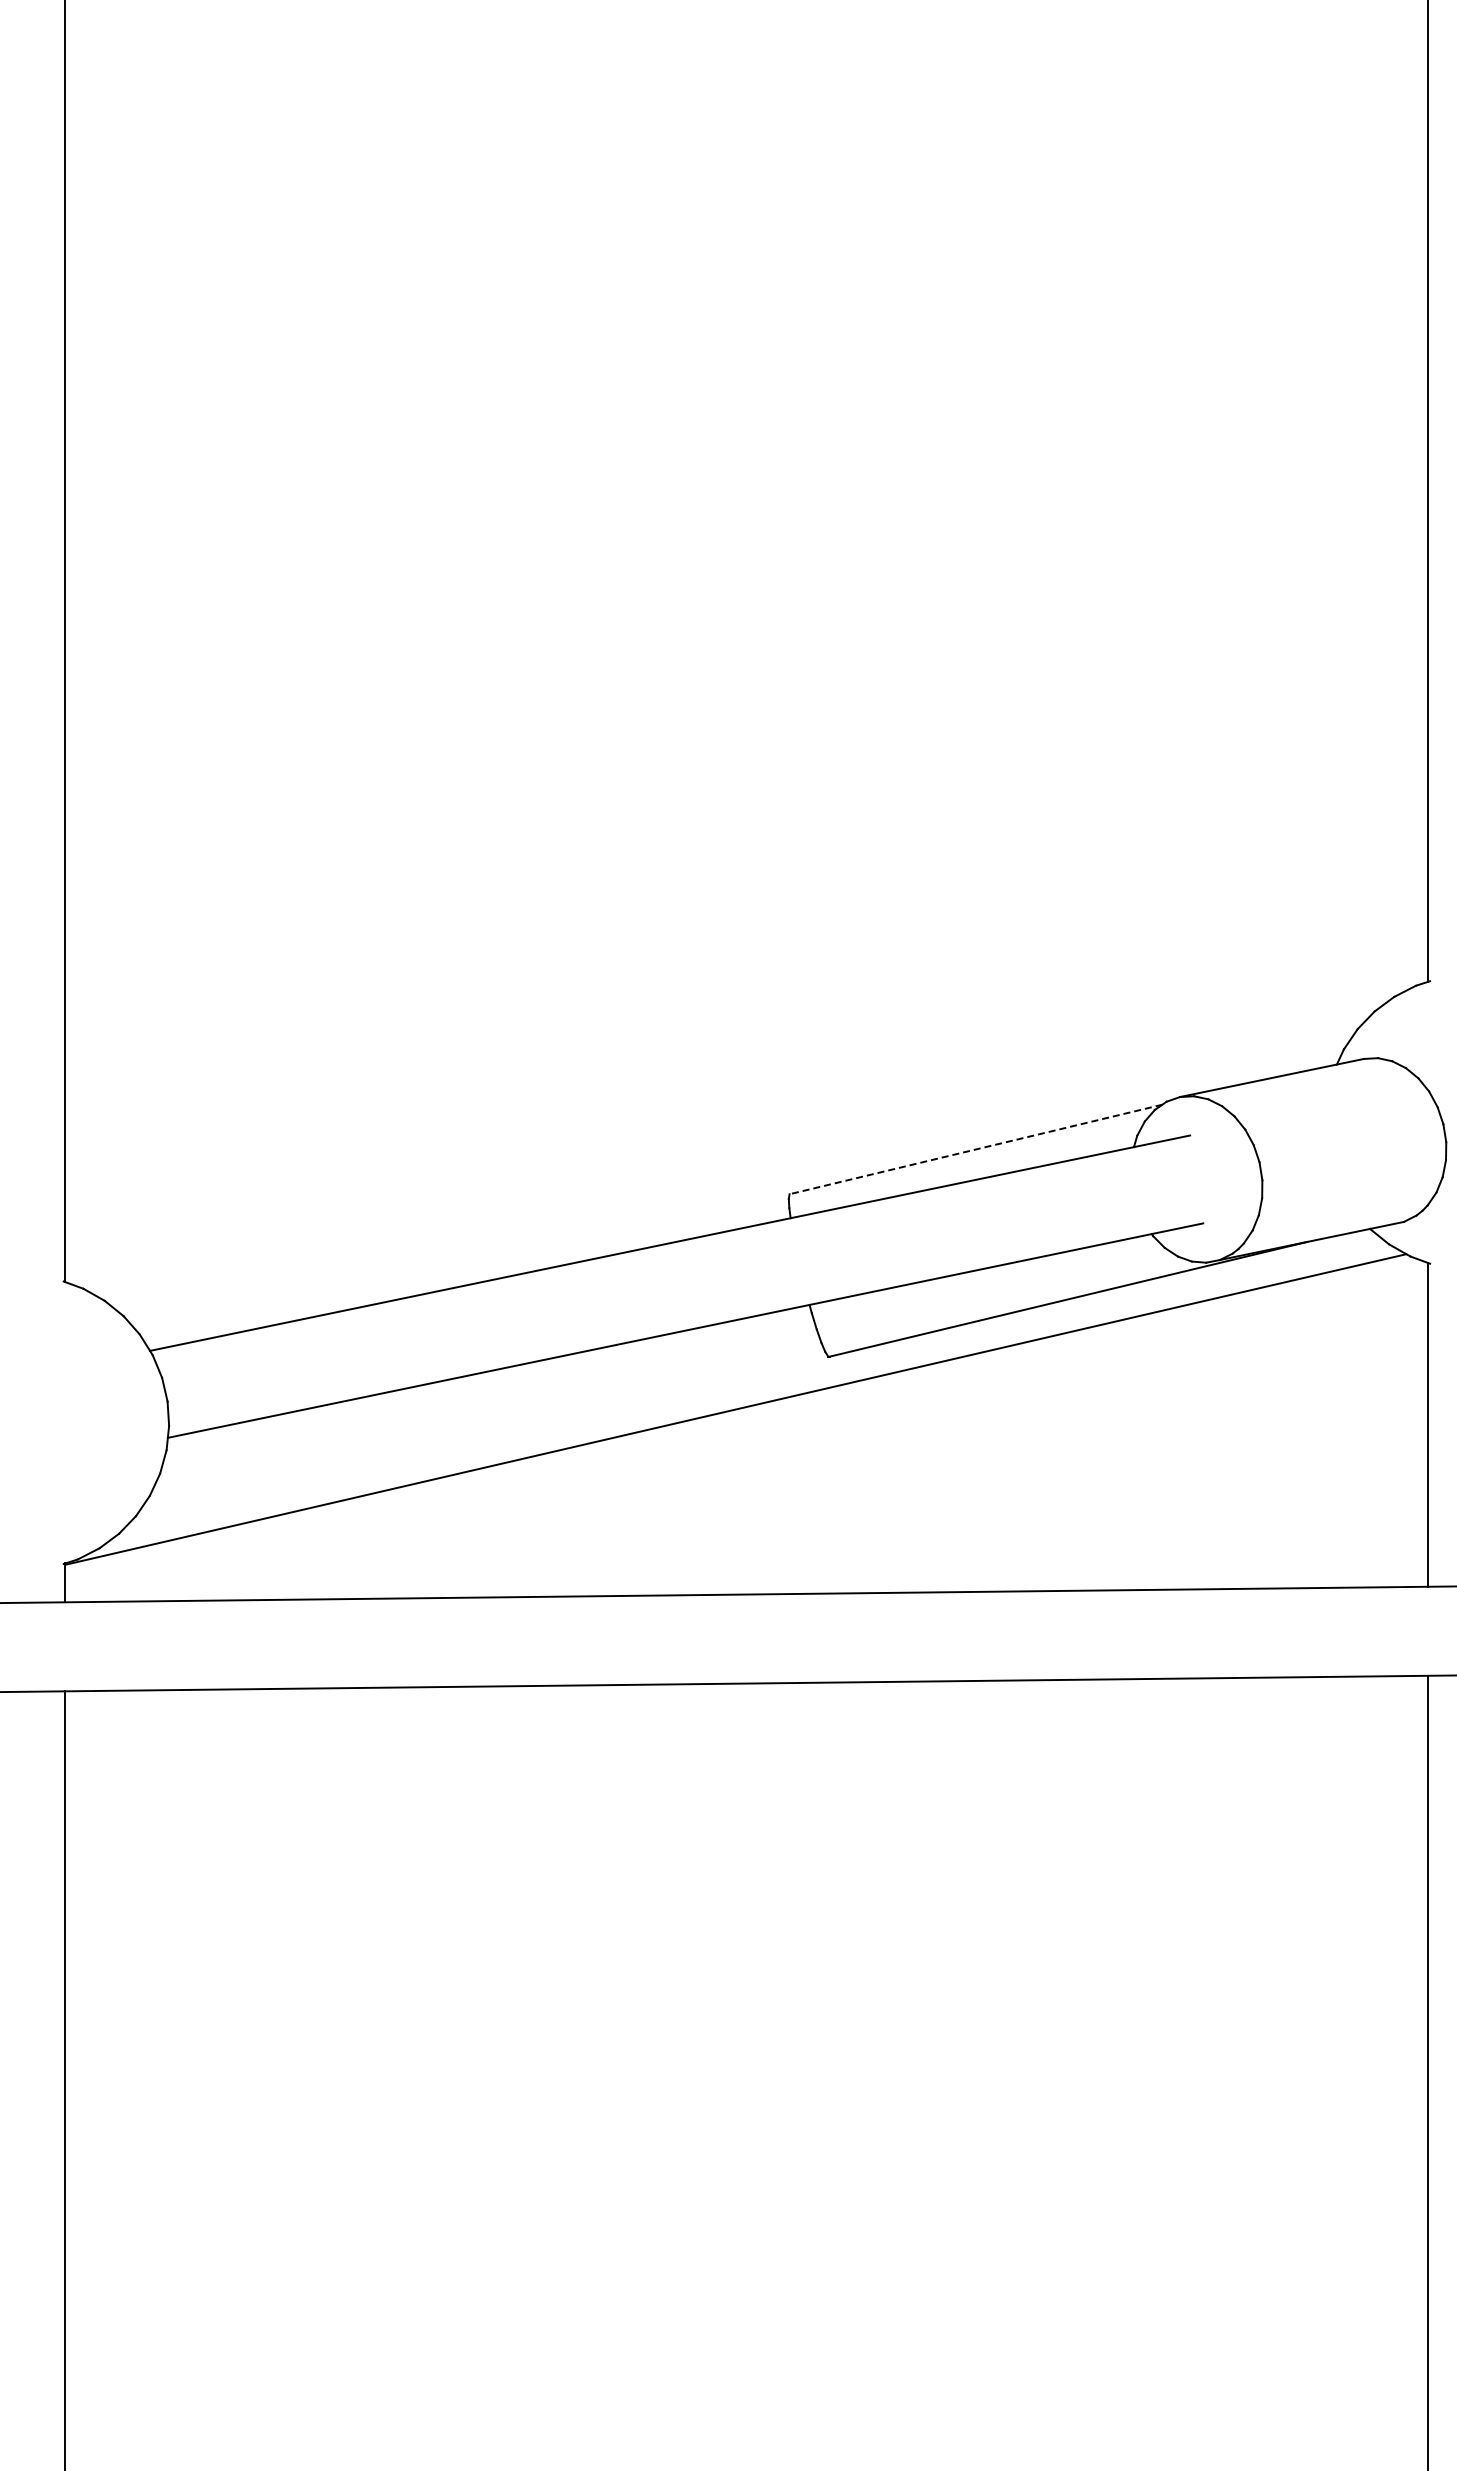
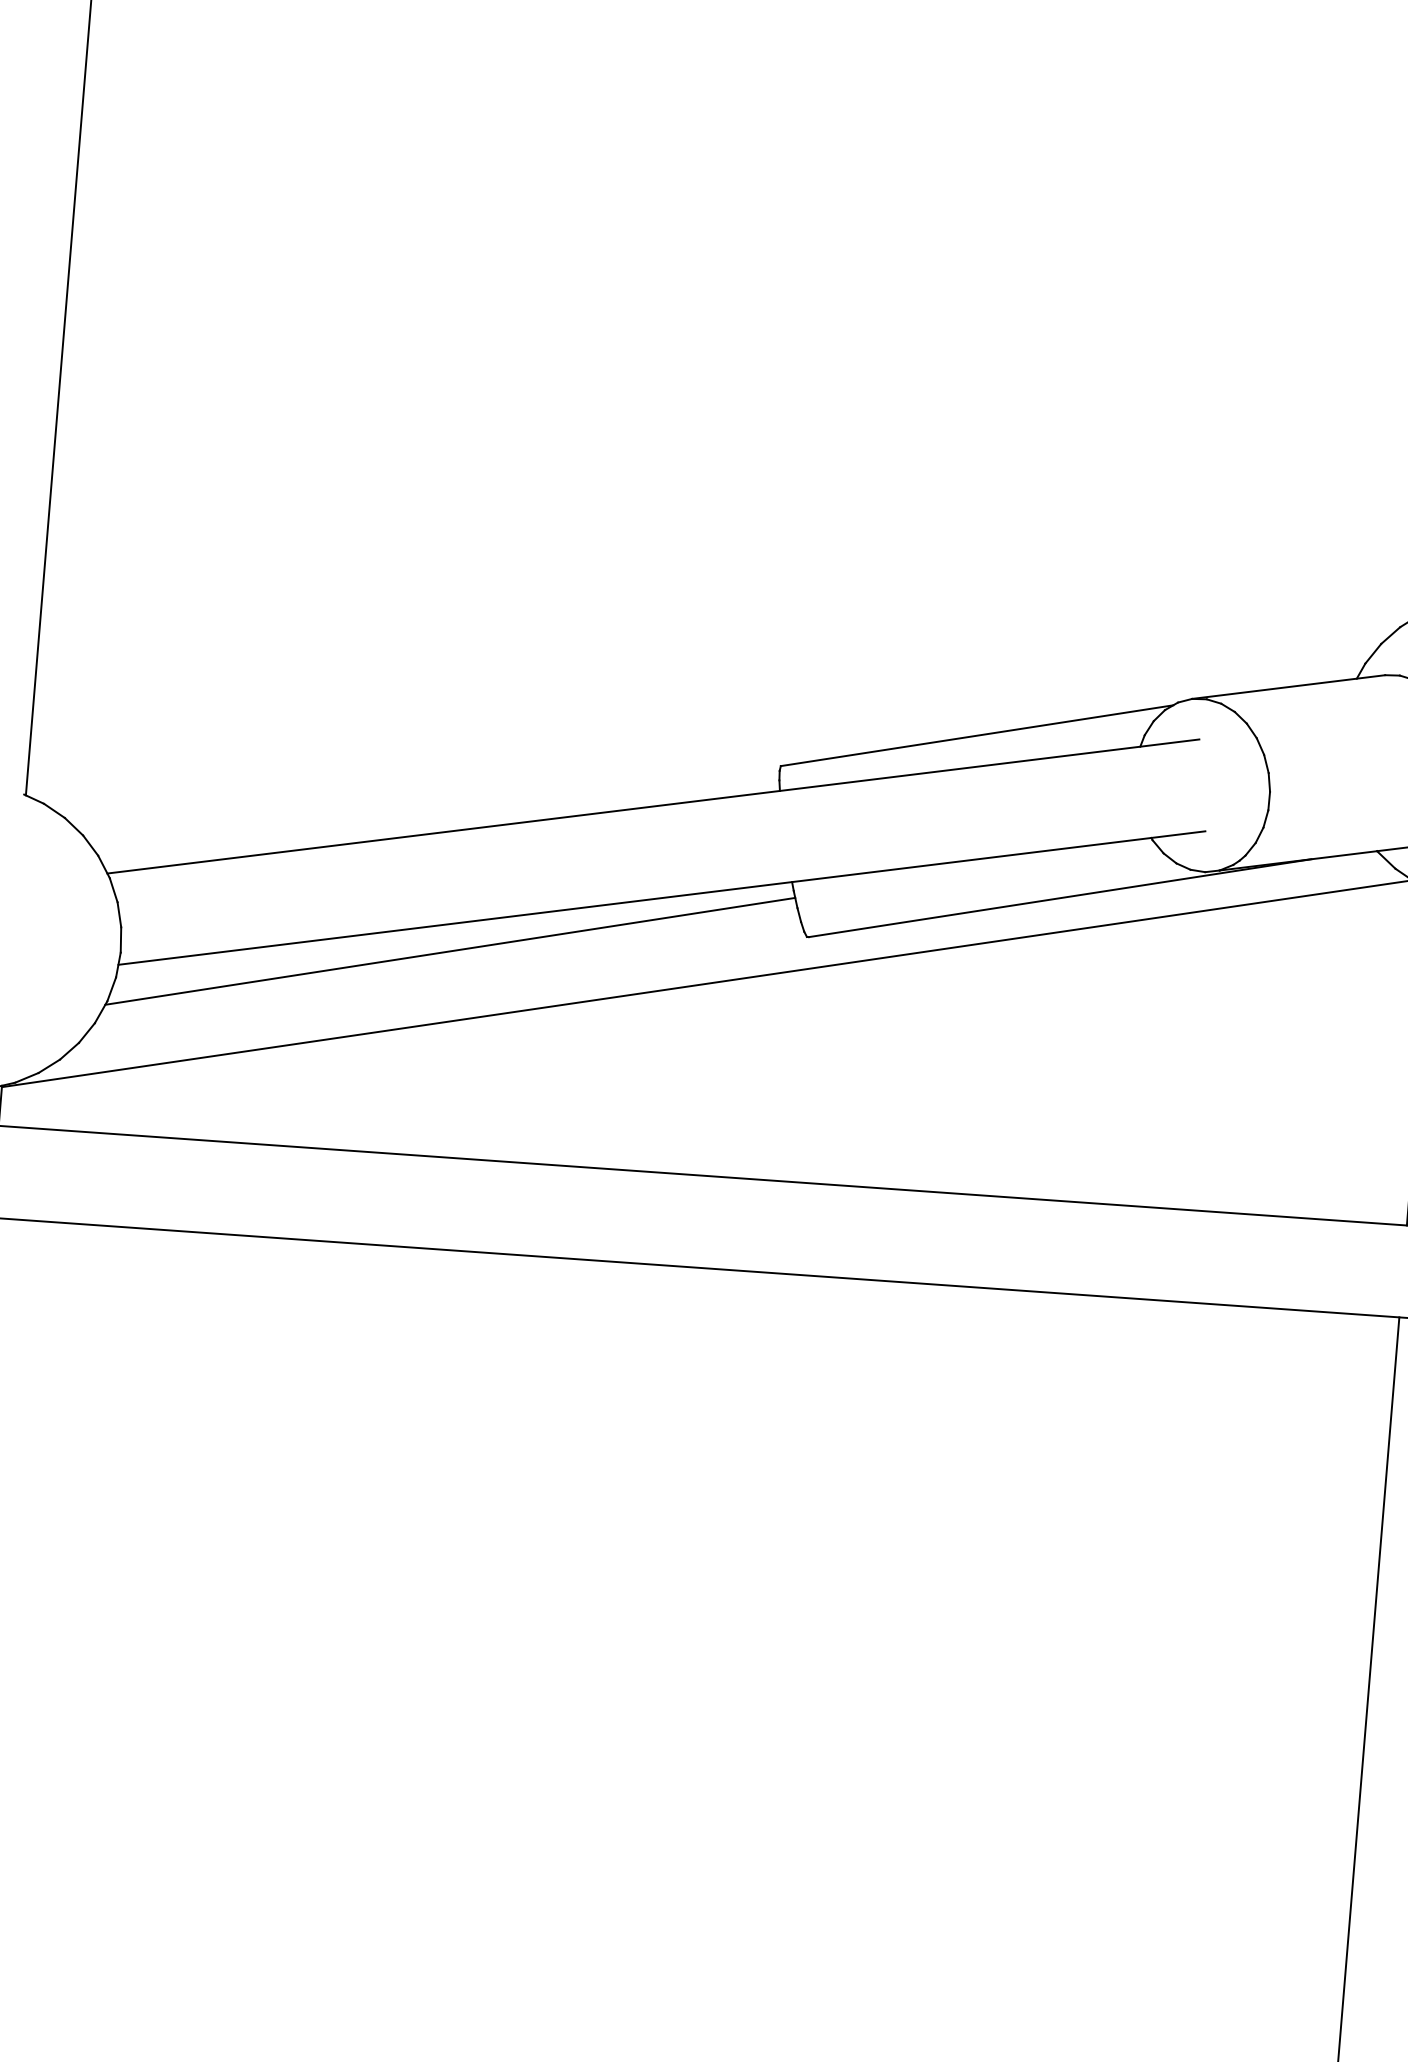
line: (976, 1149) -> (977, 735), dashed -> solid
line: (485, 1398) -> (449, 951), added

